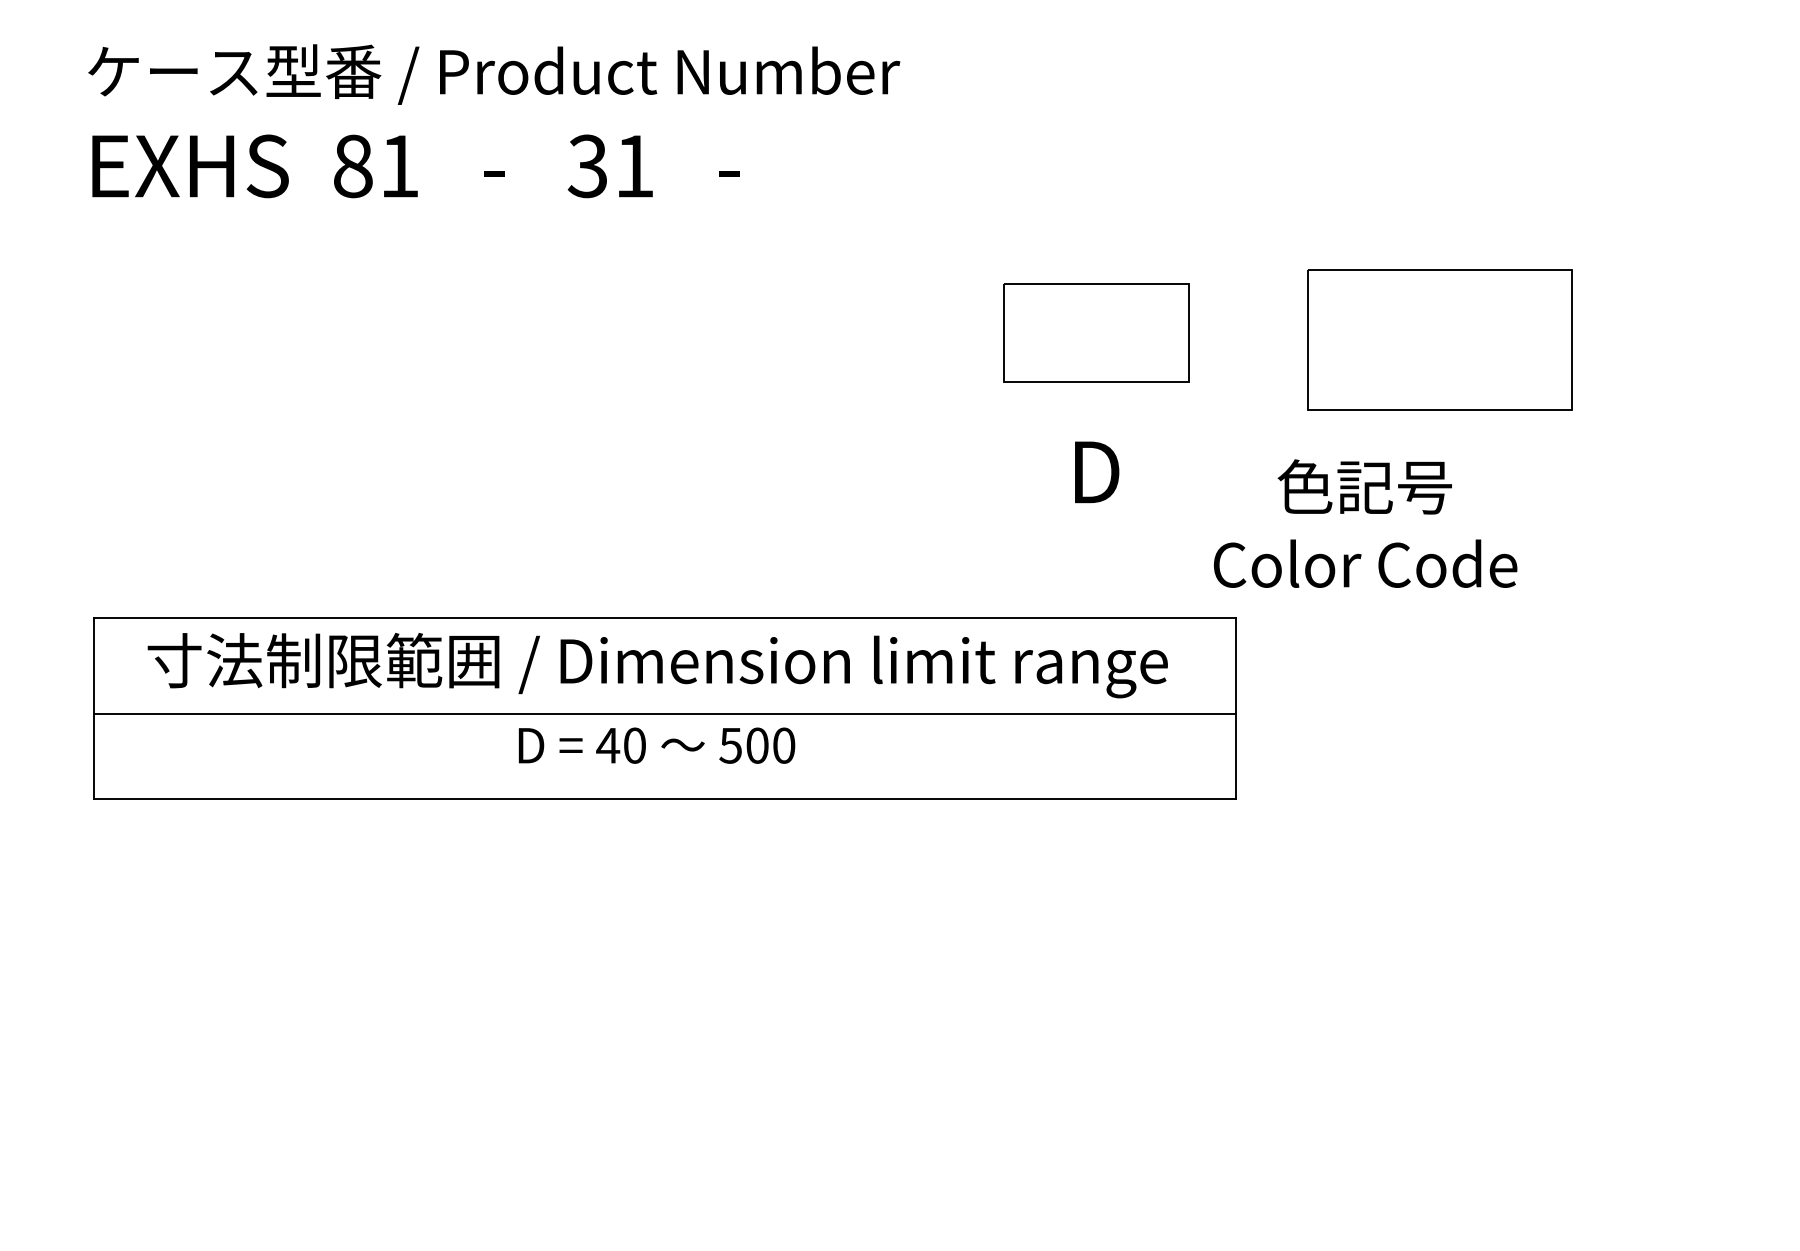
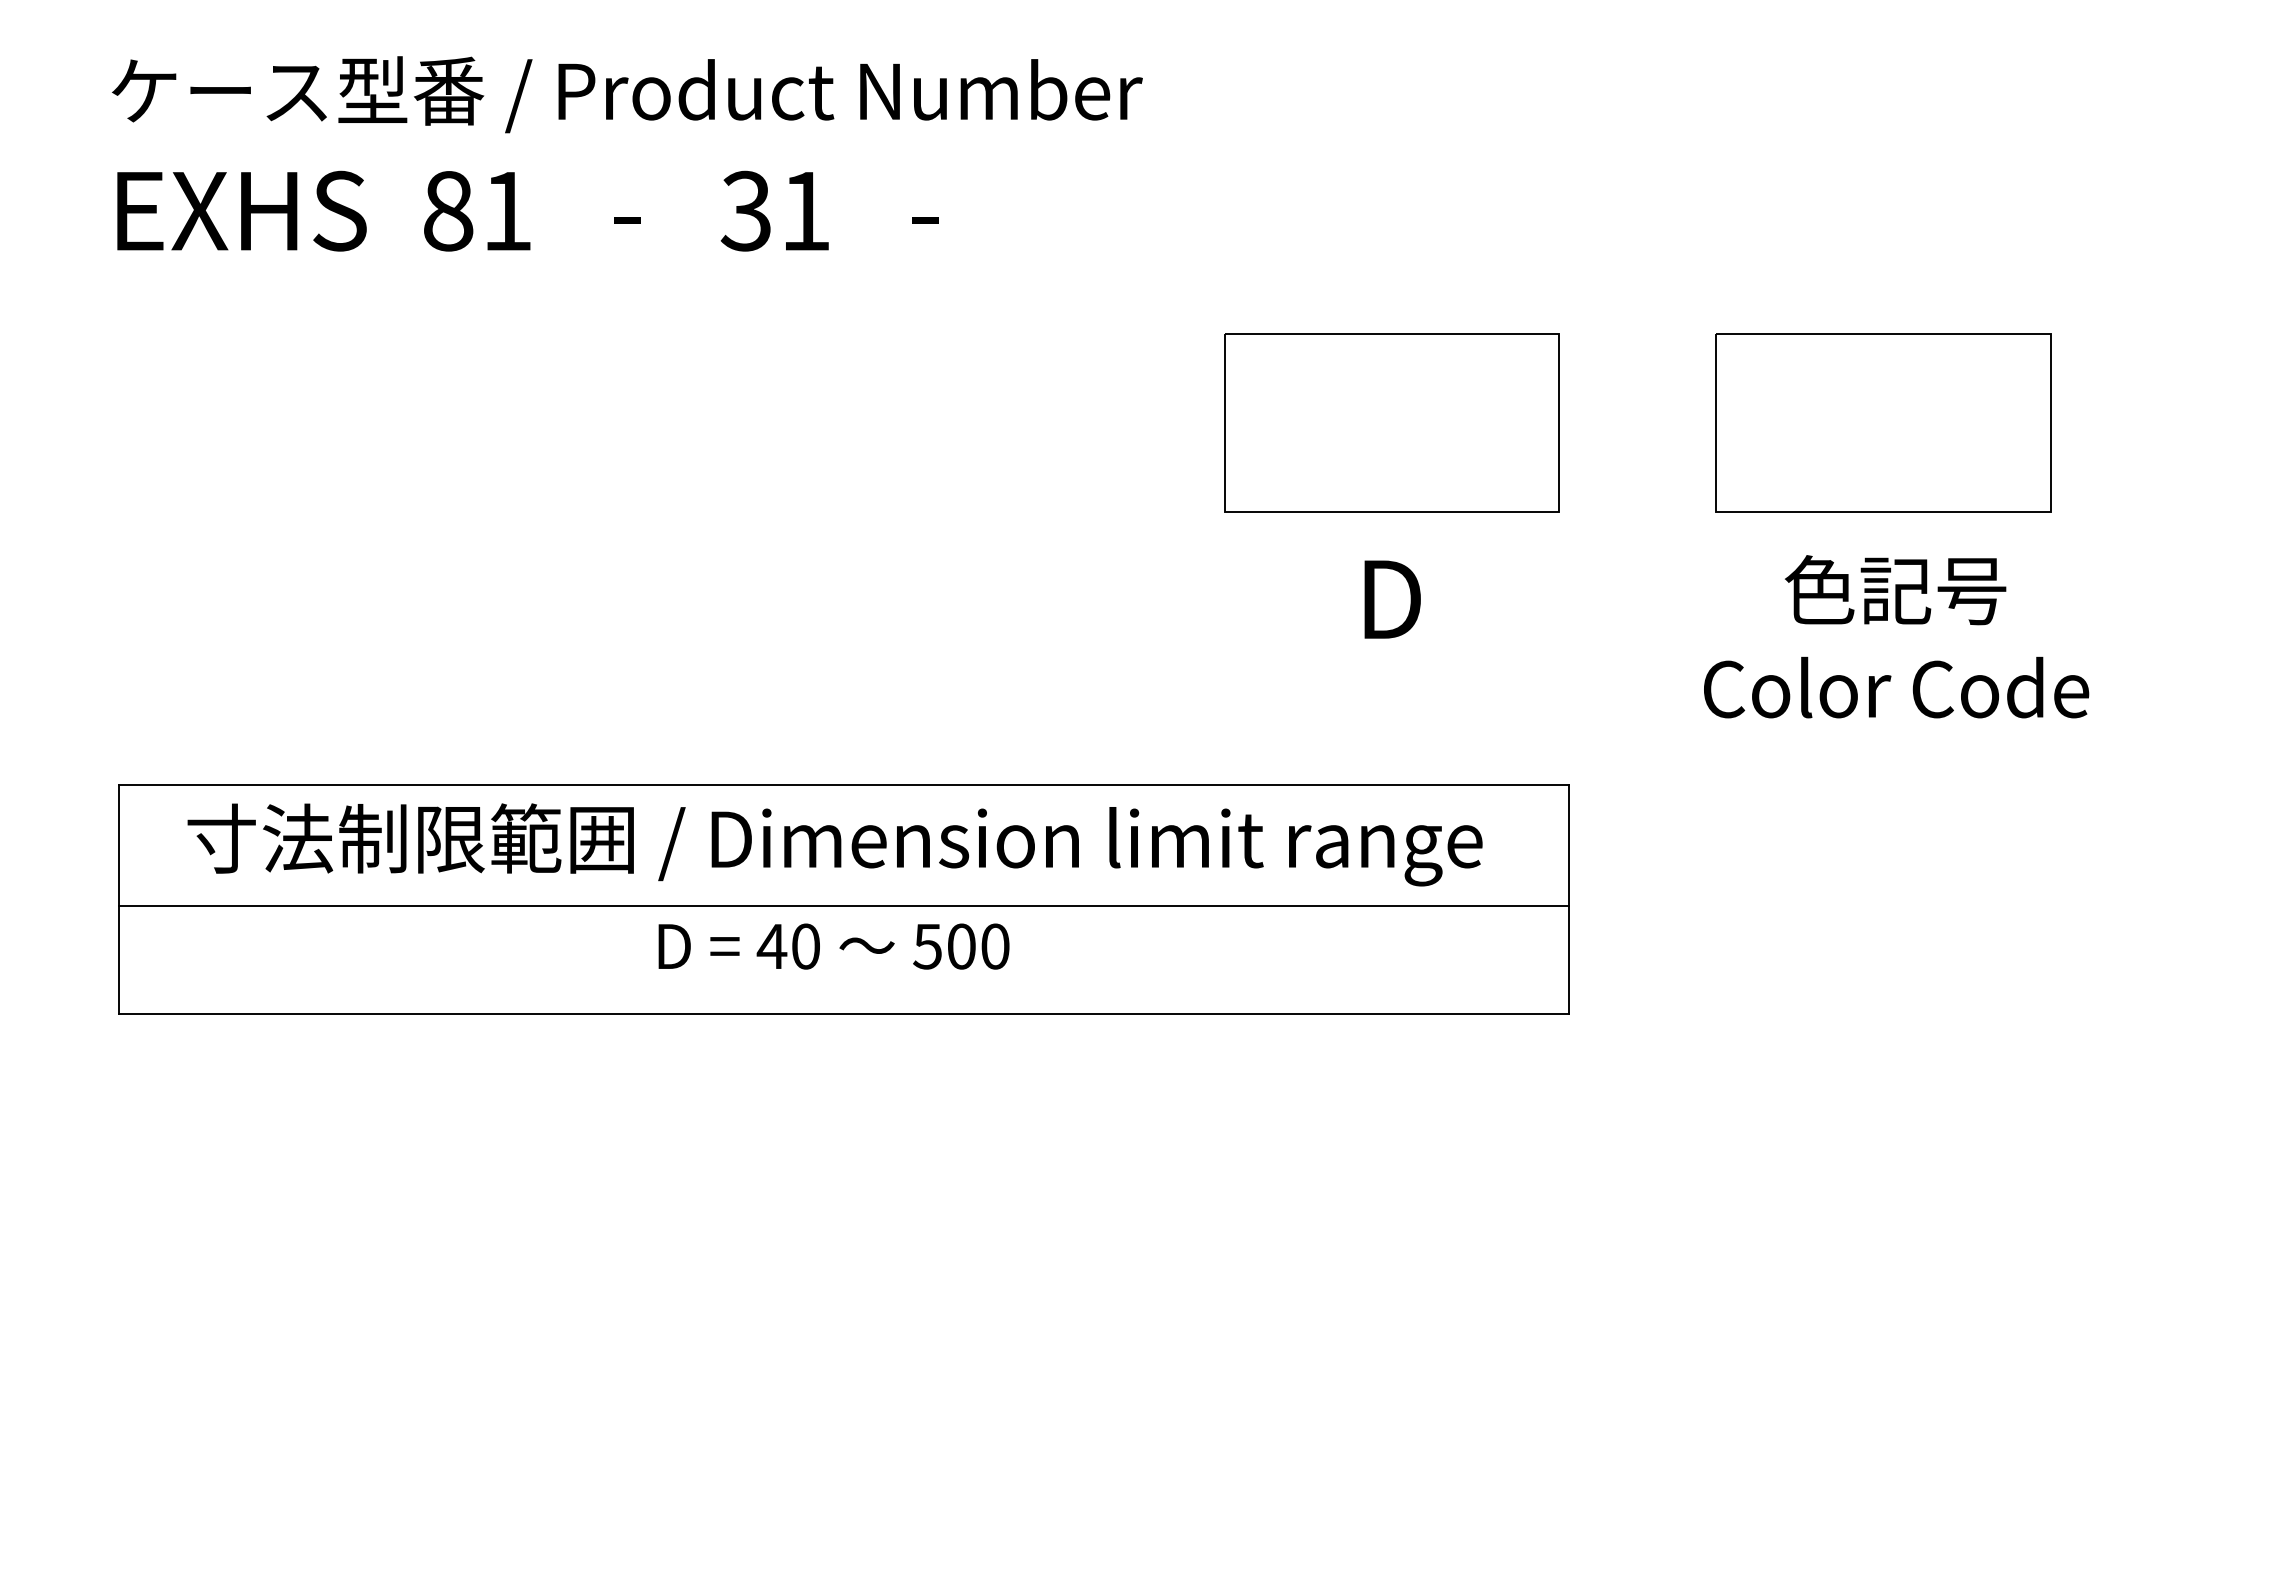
part: (1096, 332) -> (1391, 422), size x1.43
part: (1439, 339) -> (1883, 422), moved
text: (1365, 523) -> (1896, 636), moved

